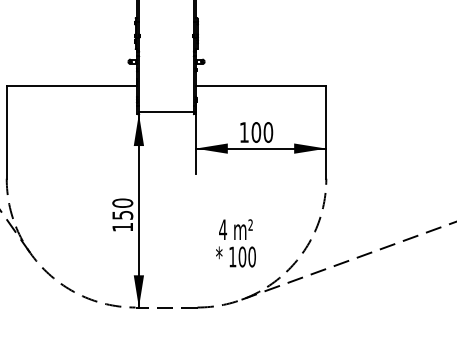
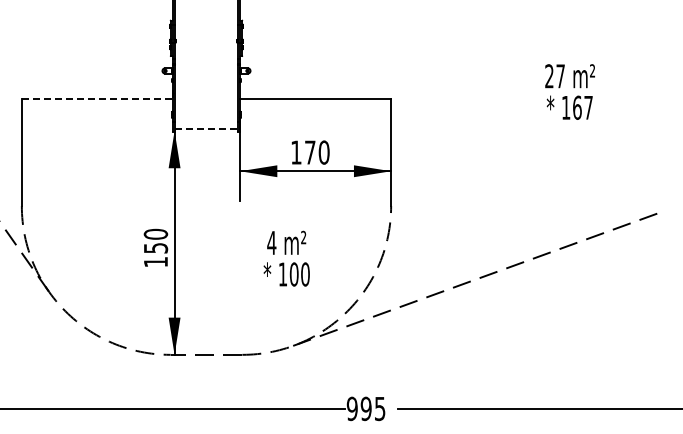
line: (72, 86) -> (97, 99), solid -> dashed
line: (167, 111) -> (207, 128), solid -> dashed
text: (255, 132) -> (309, 152), 100 -> 170
text: (235, 243) -> (286, 258), moved

